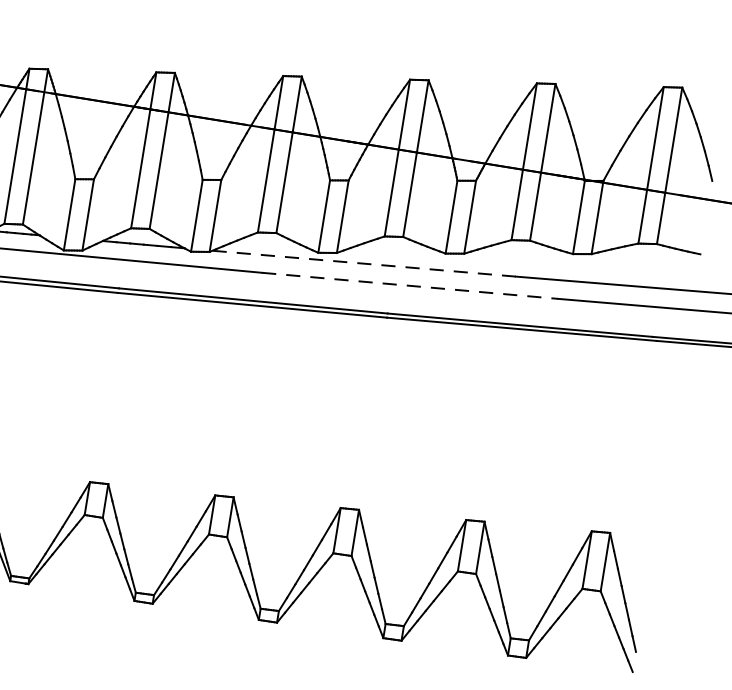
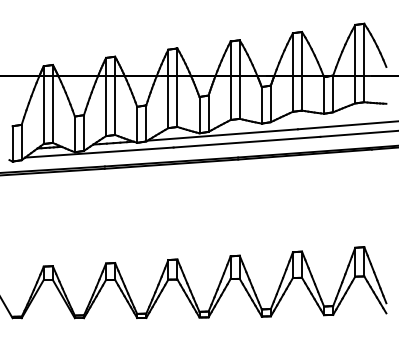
line: (365, 262) -> (223, 134), dashed -> solid
line: (409, 286) -> (246, 142), dashed -> solid

